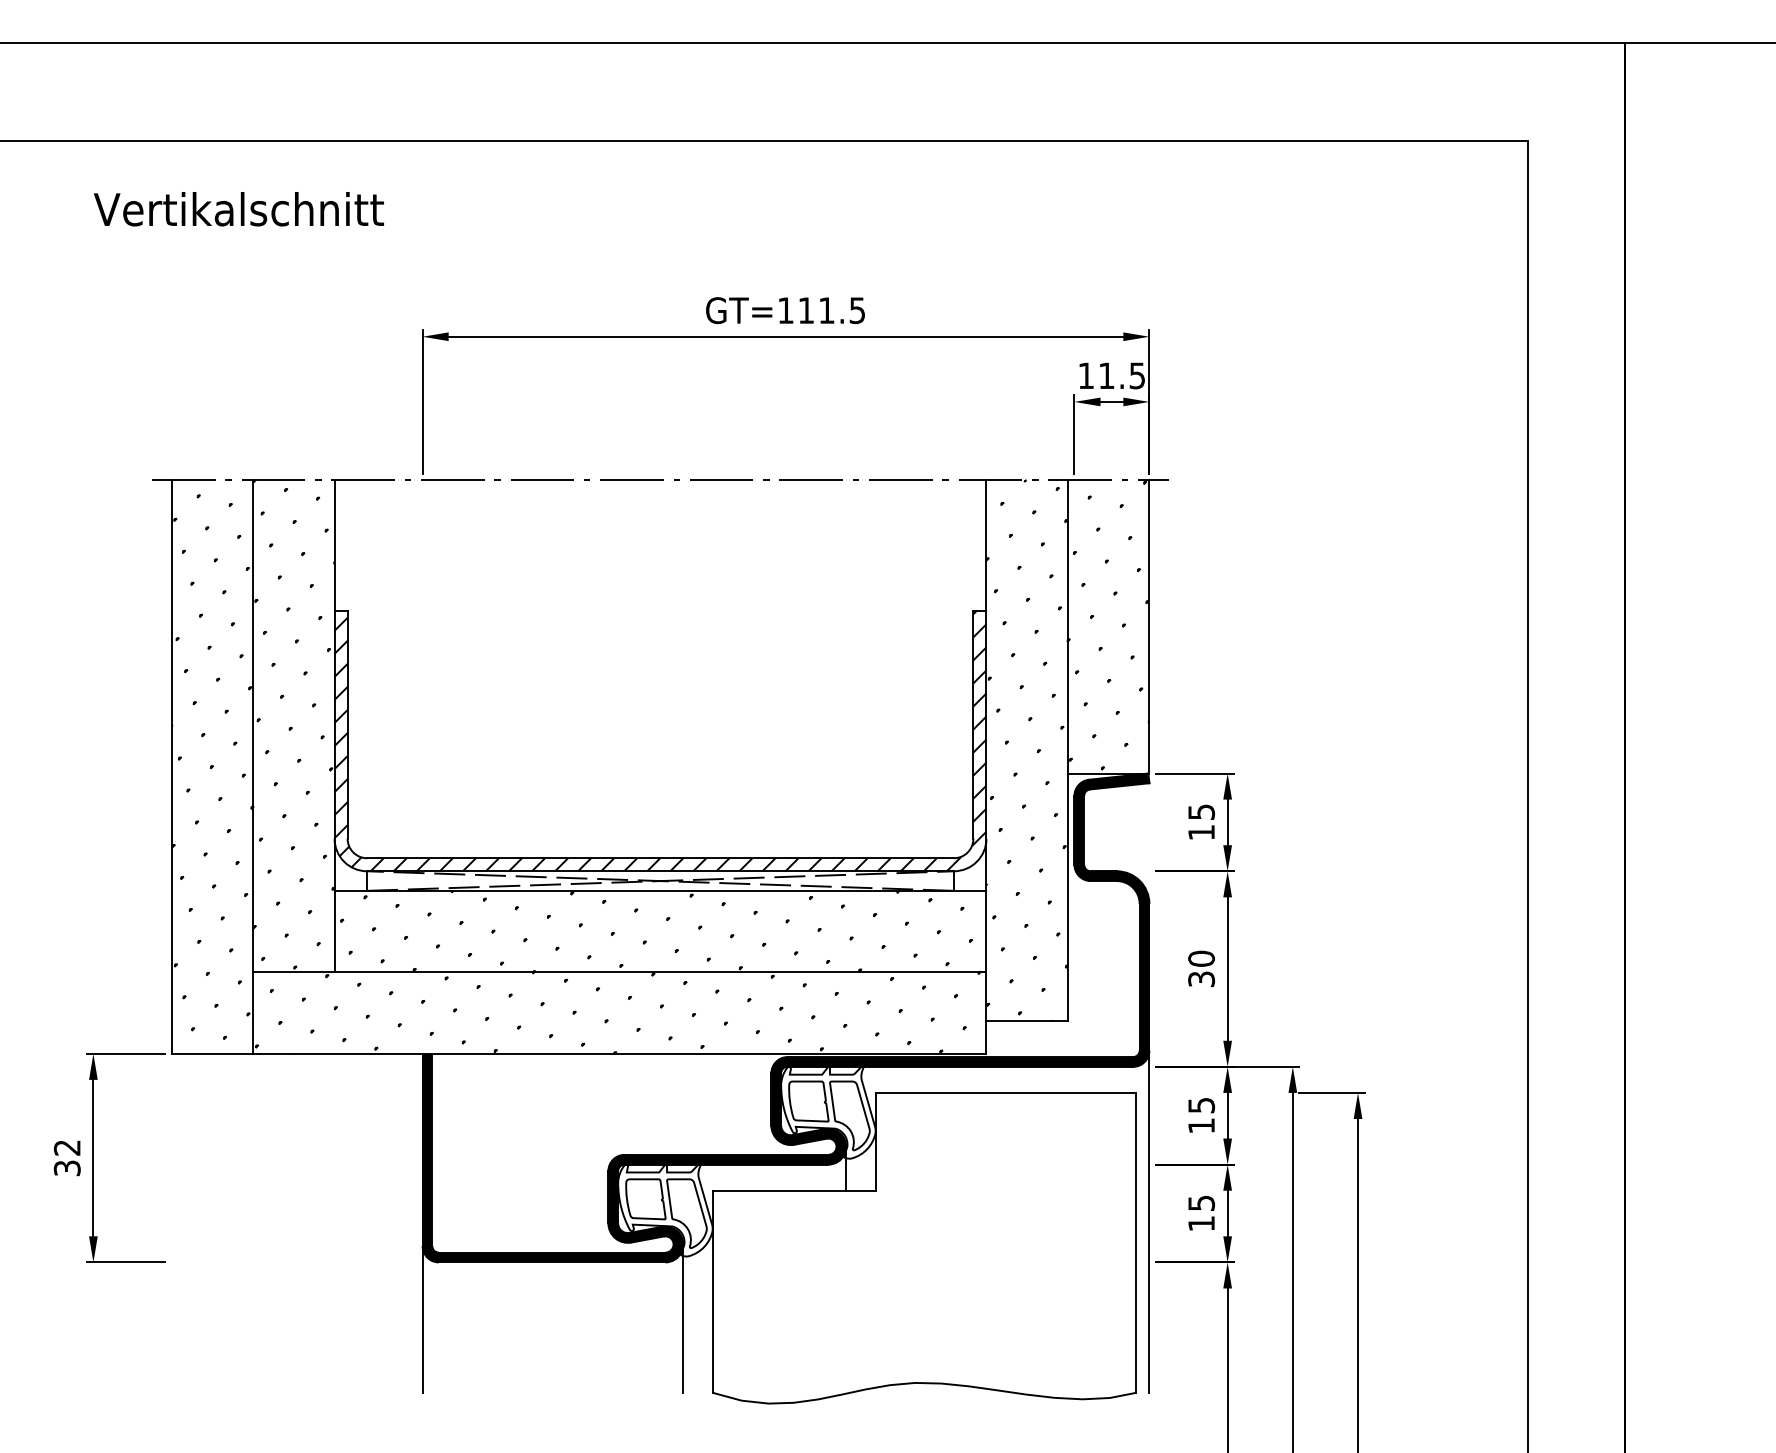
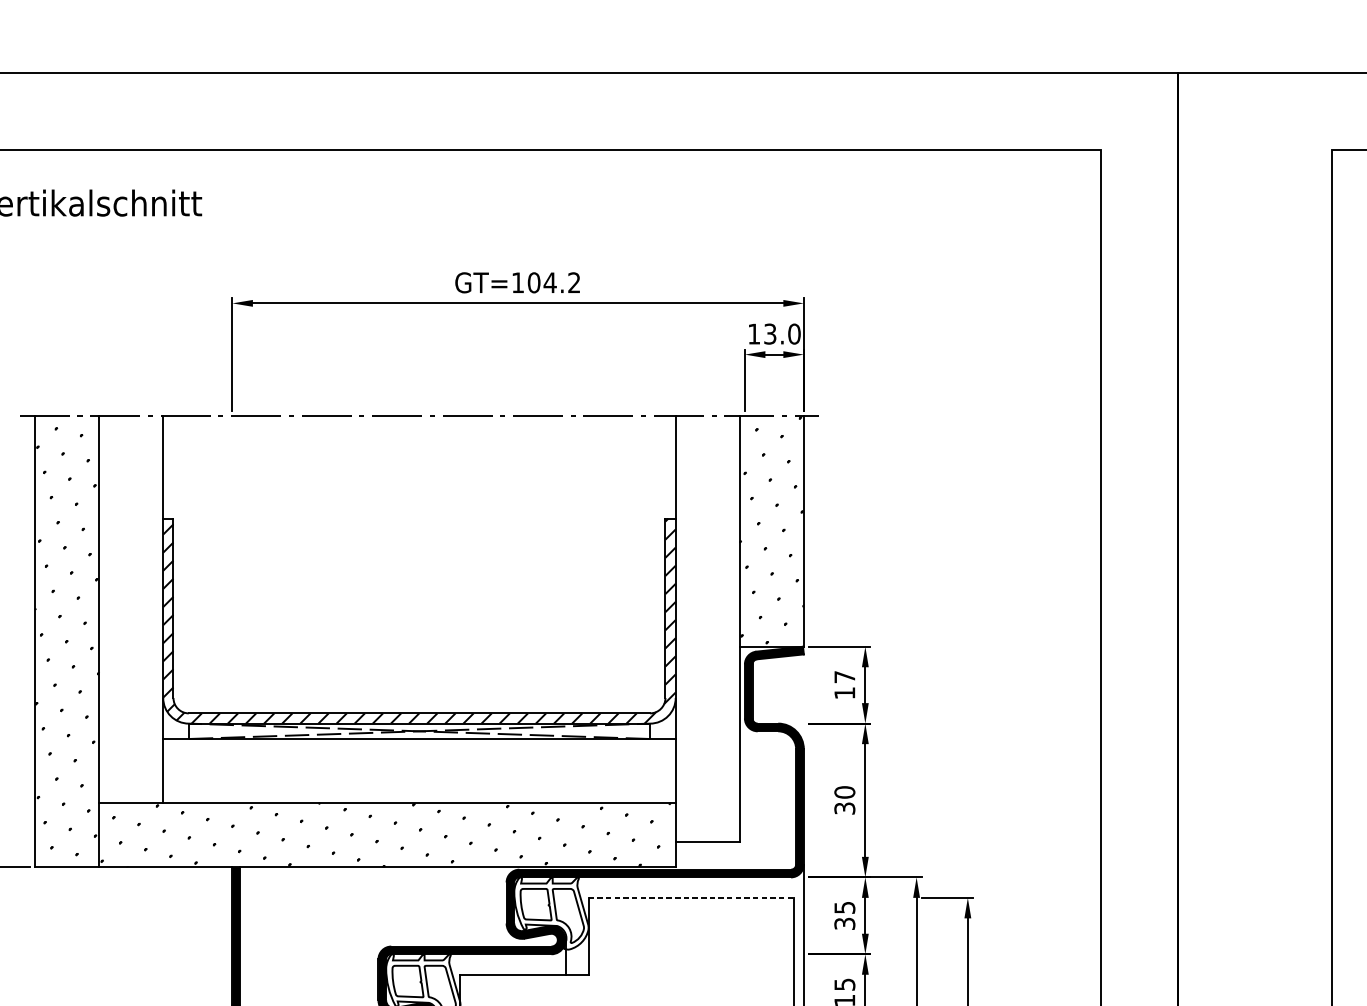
text: (831, 310) -> (553, 282), GT=111.5 -> GT=104.2
text: (1122, 375) -> (782, 333), 11.5 -> 13.0
hatch: (293, 724) -> (130, 608), removed
hatch: (1026, 750) -> (707, 628), removed
text: (1201, 811) -> (844, 676), 15 -> 17
hatch: (660, 931) -> (419, 770), removed
line: (1006, 1092) -> (691, 897), solid -> dashed
text: (1201, 1125) -> (844, 923), 15 -> 35

